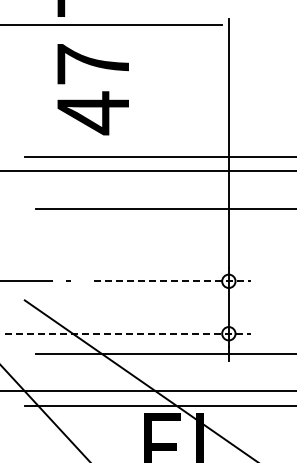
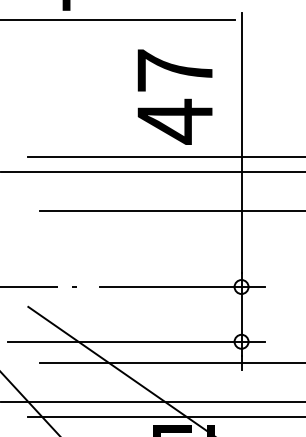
text: (92, 89) -> (174, 97), moved
line: (172, 281) -> (182, 287), dashed -> solid
line: (128, 333) -> (136, 341), dashed -> solid

